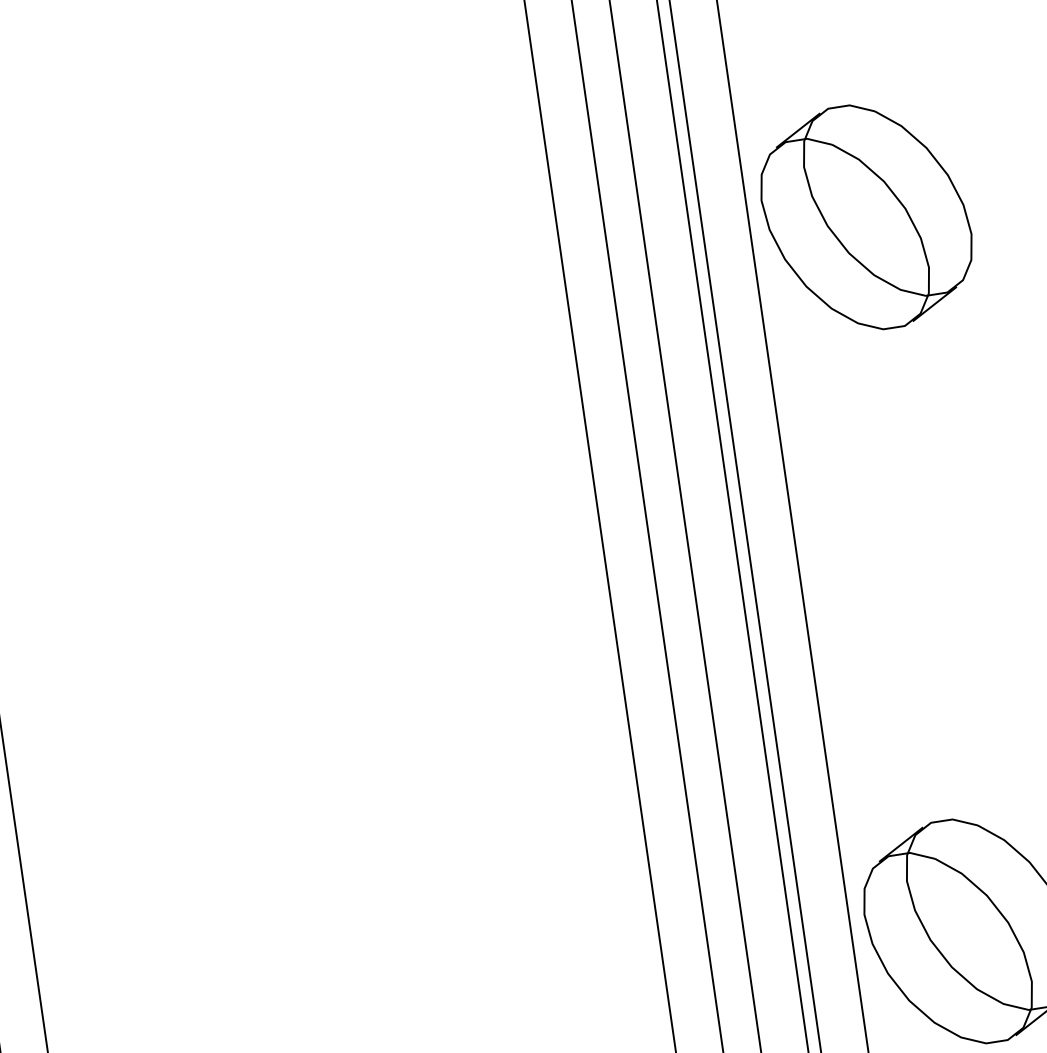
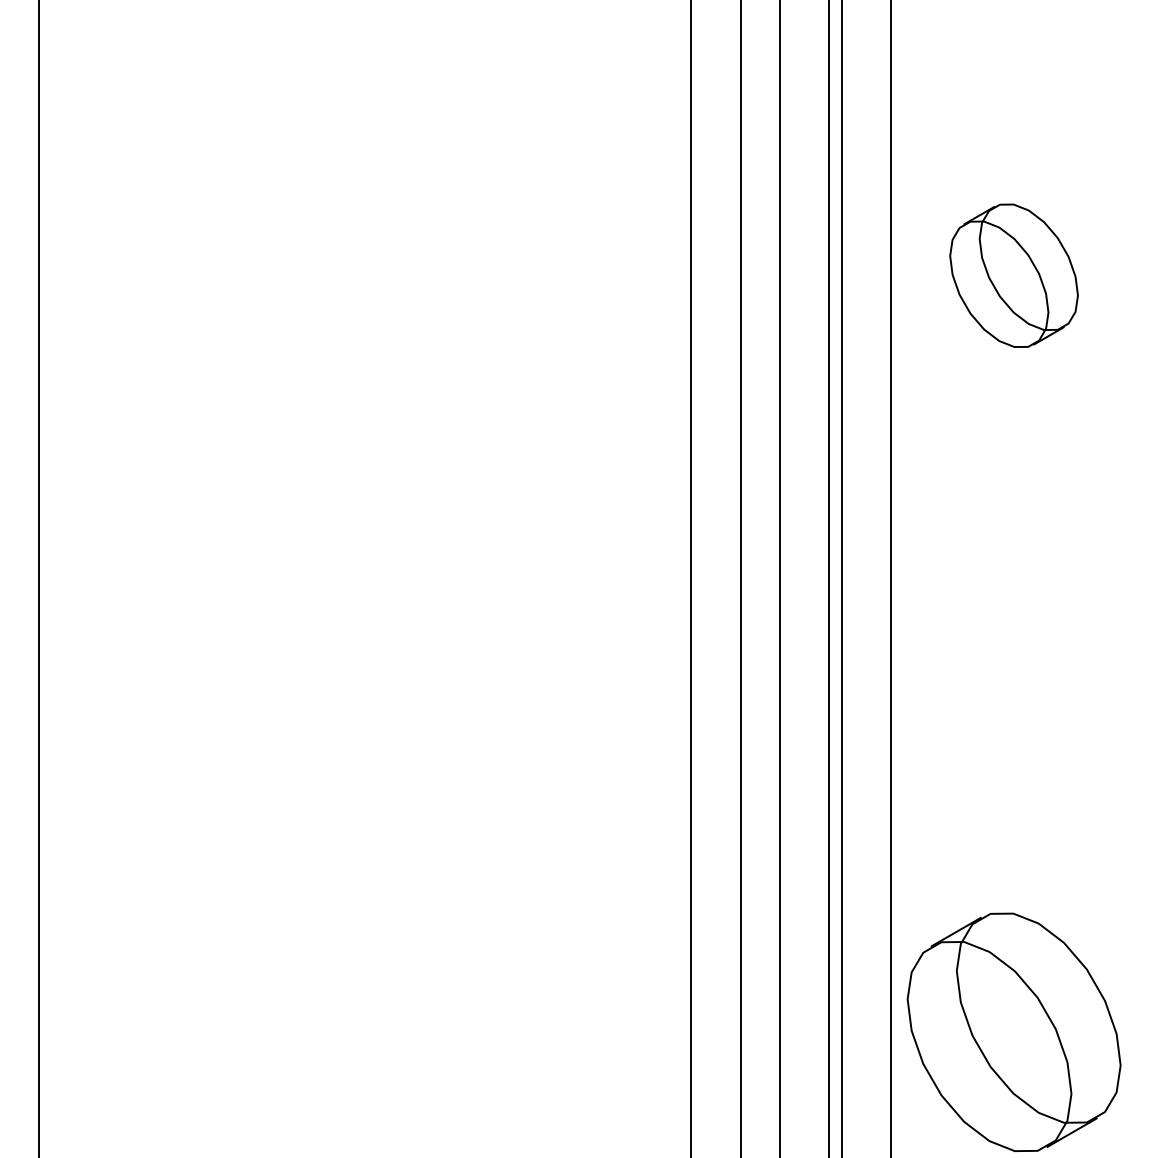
part: (865, 217) -> (1013, 275), size x0.6

